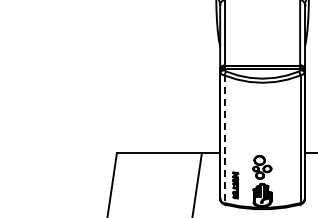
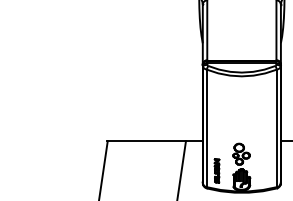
line: (224, 139) -> (206, 128), dashed -> solid

